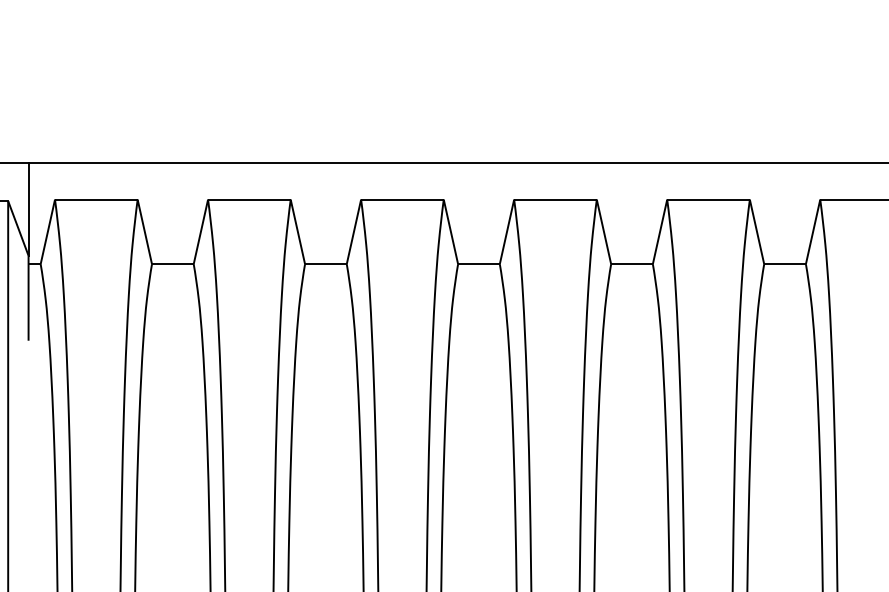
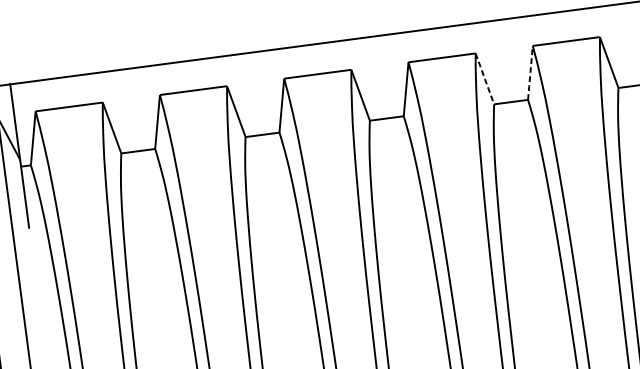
line: (660, 231) -> (530, 72), solid -> dashed
line: (604, 232) -> (485, 79), solid -> dashed

